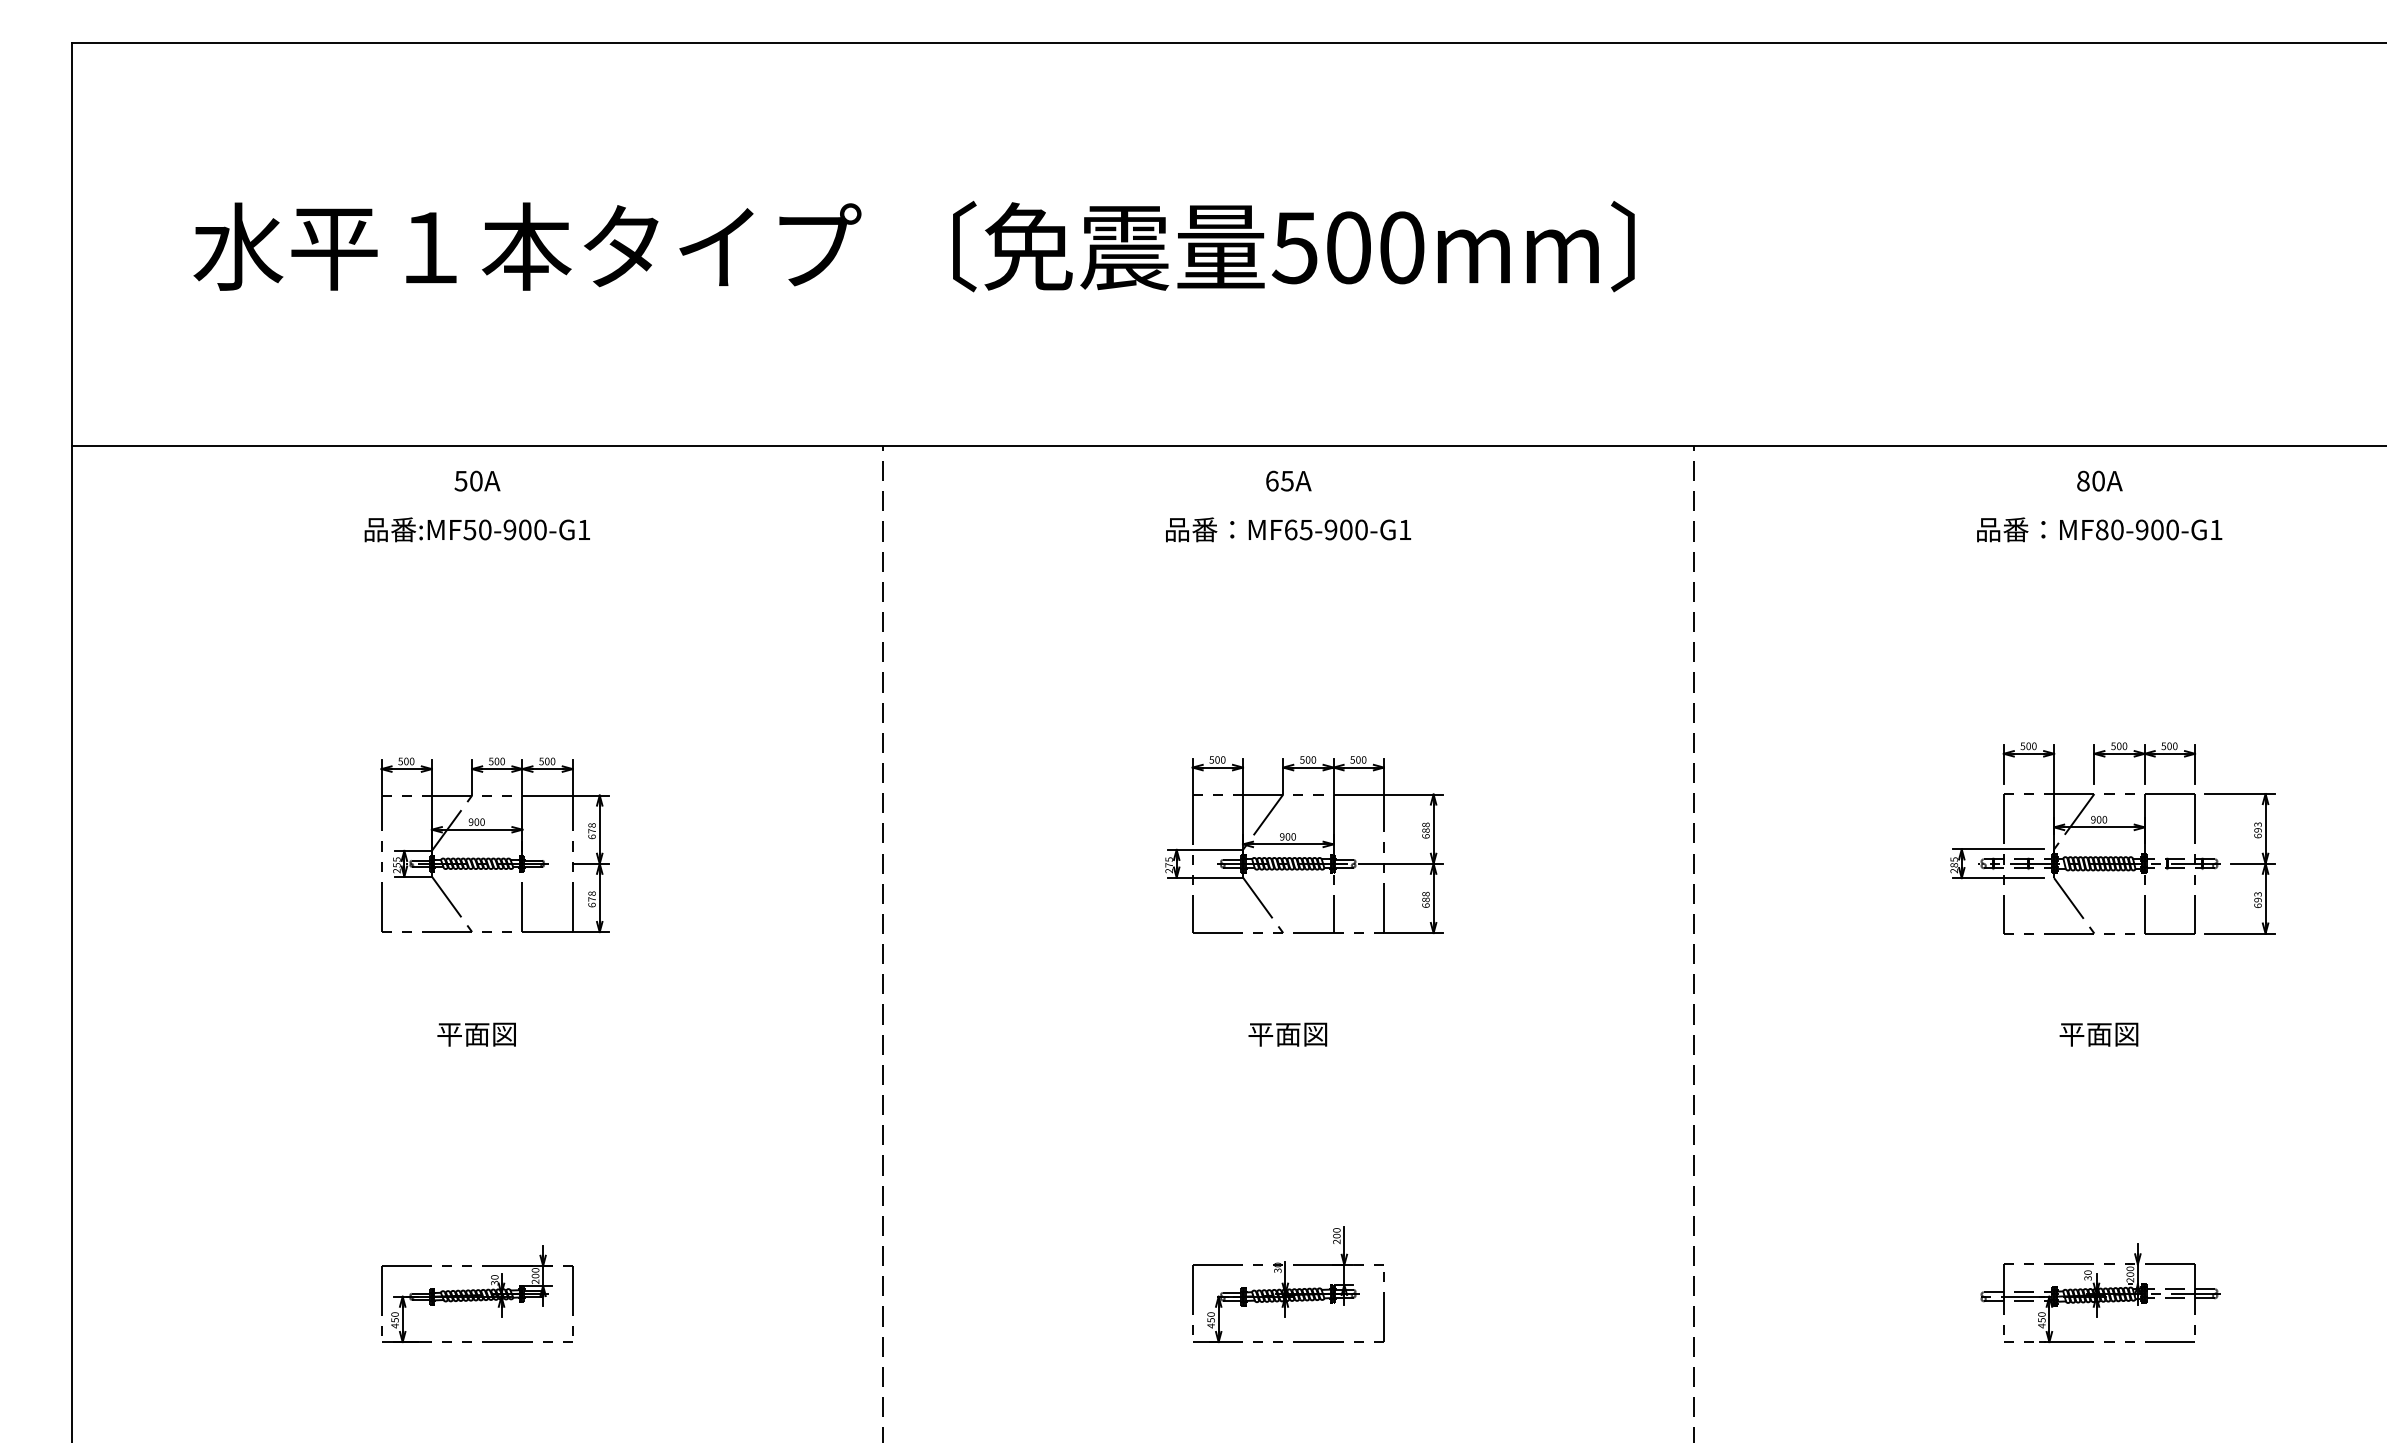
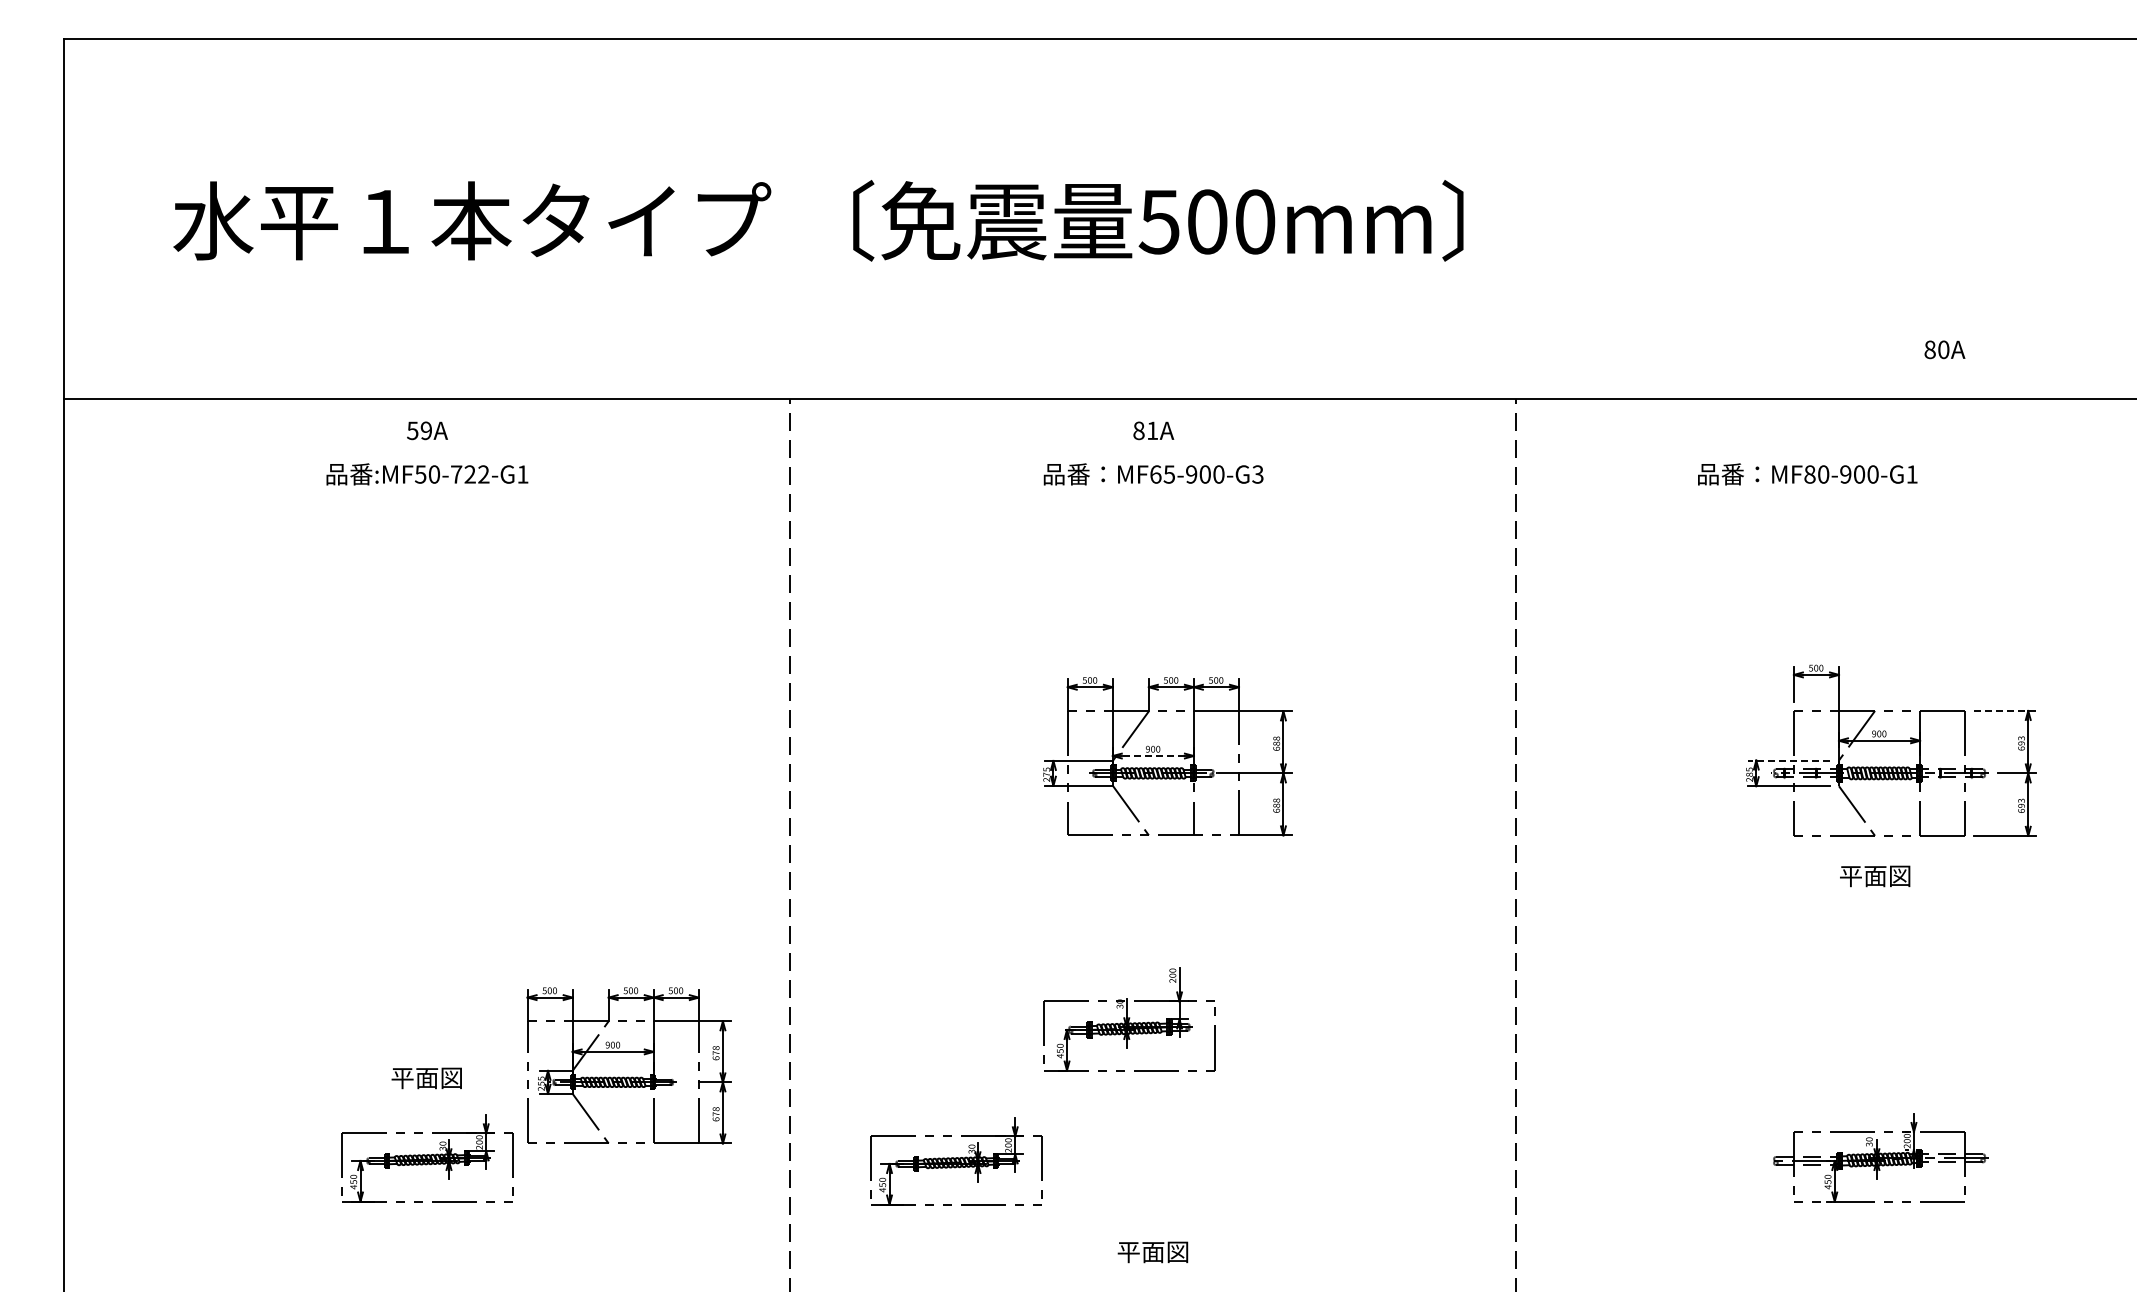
text: (476, 480) -> (426, 430), 50A -> 59A
text: (1279, 480) -> (1145, 430), 65A -> 81A
text: (2099, 480) -> (1944, 349), moved
text: (525, 529) -> (470, 474), :MF50-900-G1 -> :MF50-722-G1
text: (1404, 529) -> (1257, 474), MF65-900-G1 -> MF65-900-G3
text: (2099, 529) -> (1807, 474), moved
part: (2145, 763) -> (1920, 683), removed
line: (2240, 793) -> (2005, 710), solid -> dashed
part: (494, 844) -> (628, 1065), moved
line: (1288, 844) -> (1153, 756), solid -> dashed
line: (1998, 849) -> (1789, 760), solid -> dashed
text: (476, 1034) -> (426, 1078), moved
text: (1287, 1034) -> (1152, 1252), moved
text: (2099, 1034) -> (1875, 876), moved
part: (1288, 1285) -> (1129, 1019), moved
part: (1068, 1297) -> (956, 1161), added

